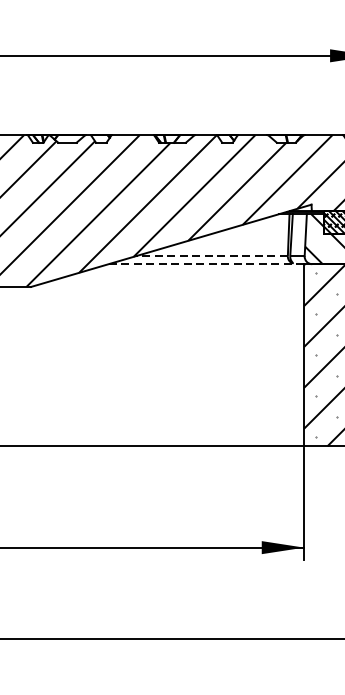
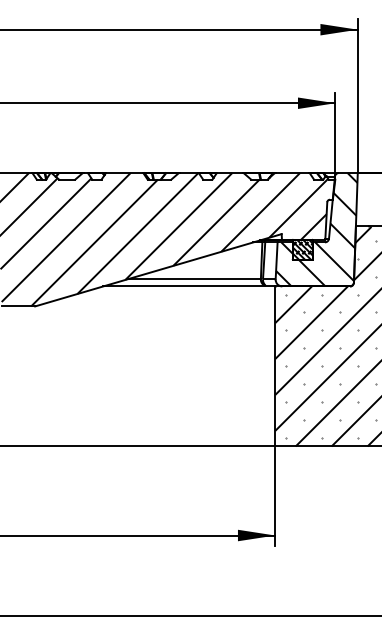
line: (212, 256) -> (194, 279), dashed -> solid
line: (206, 264) -> (189, 286), dashed -> solid

